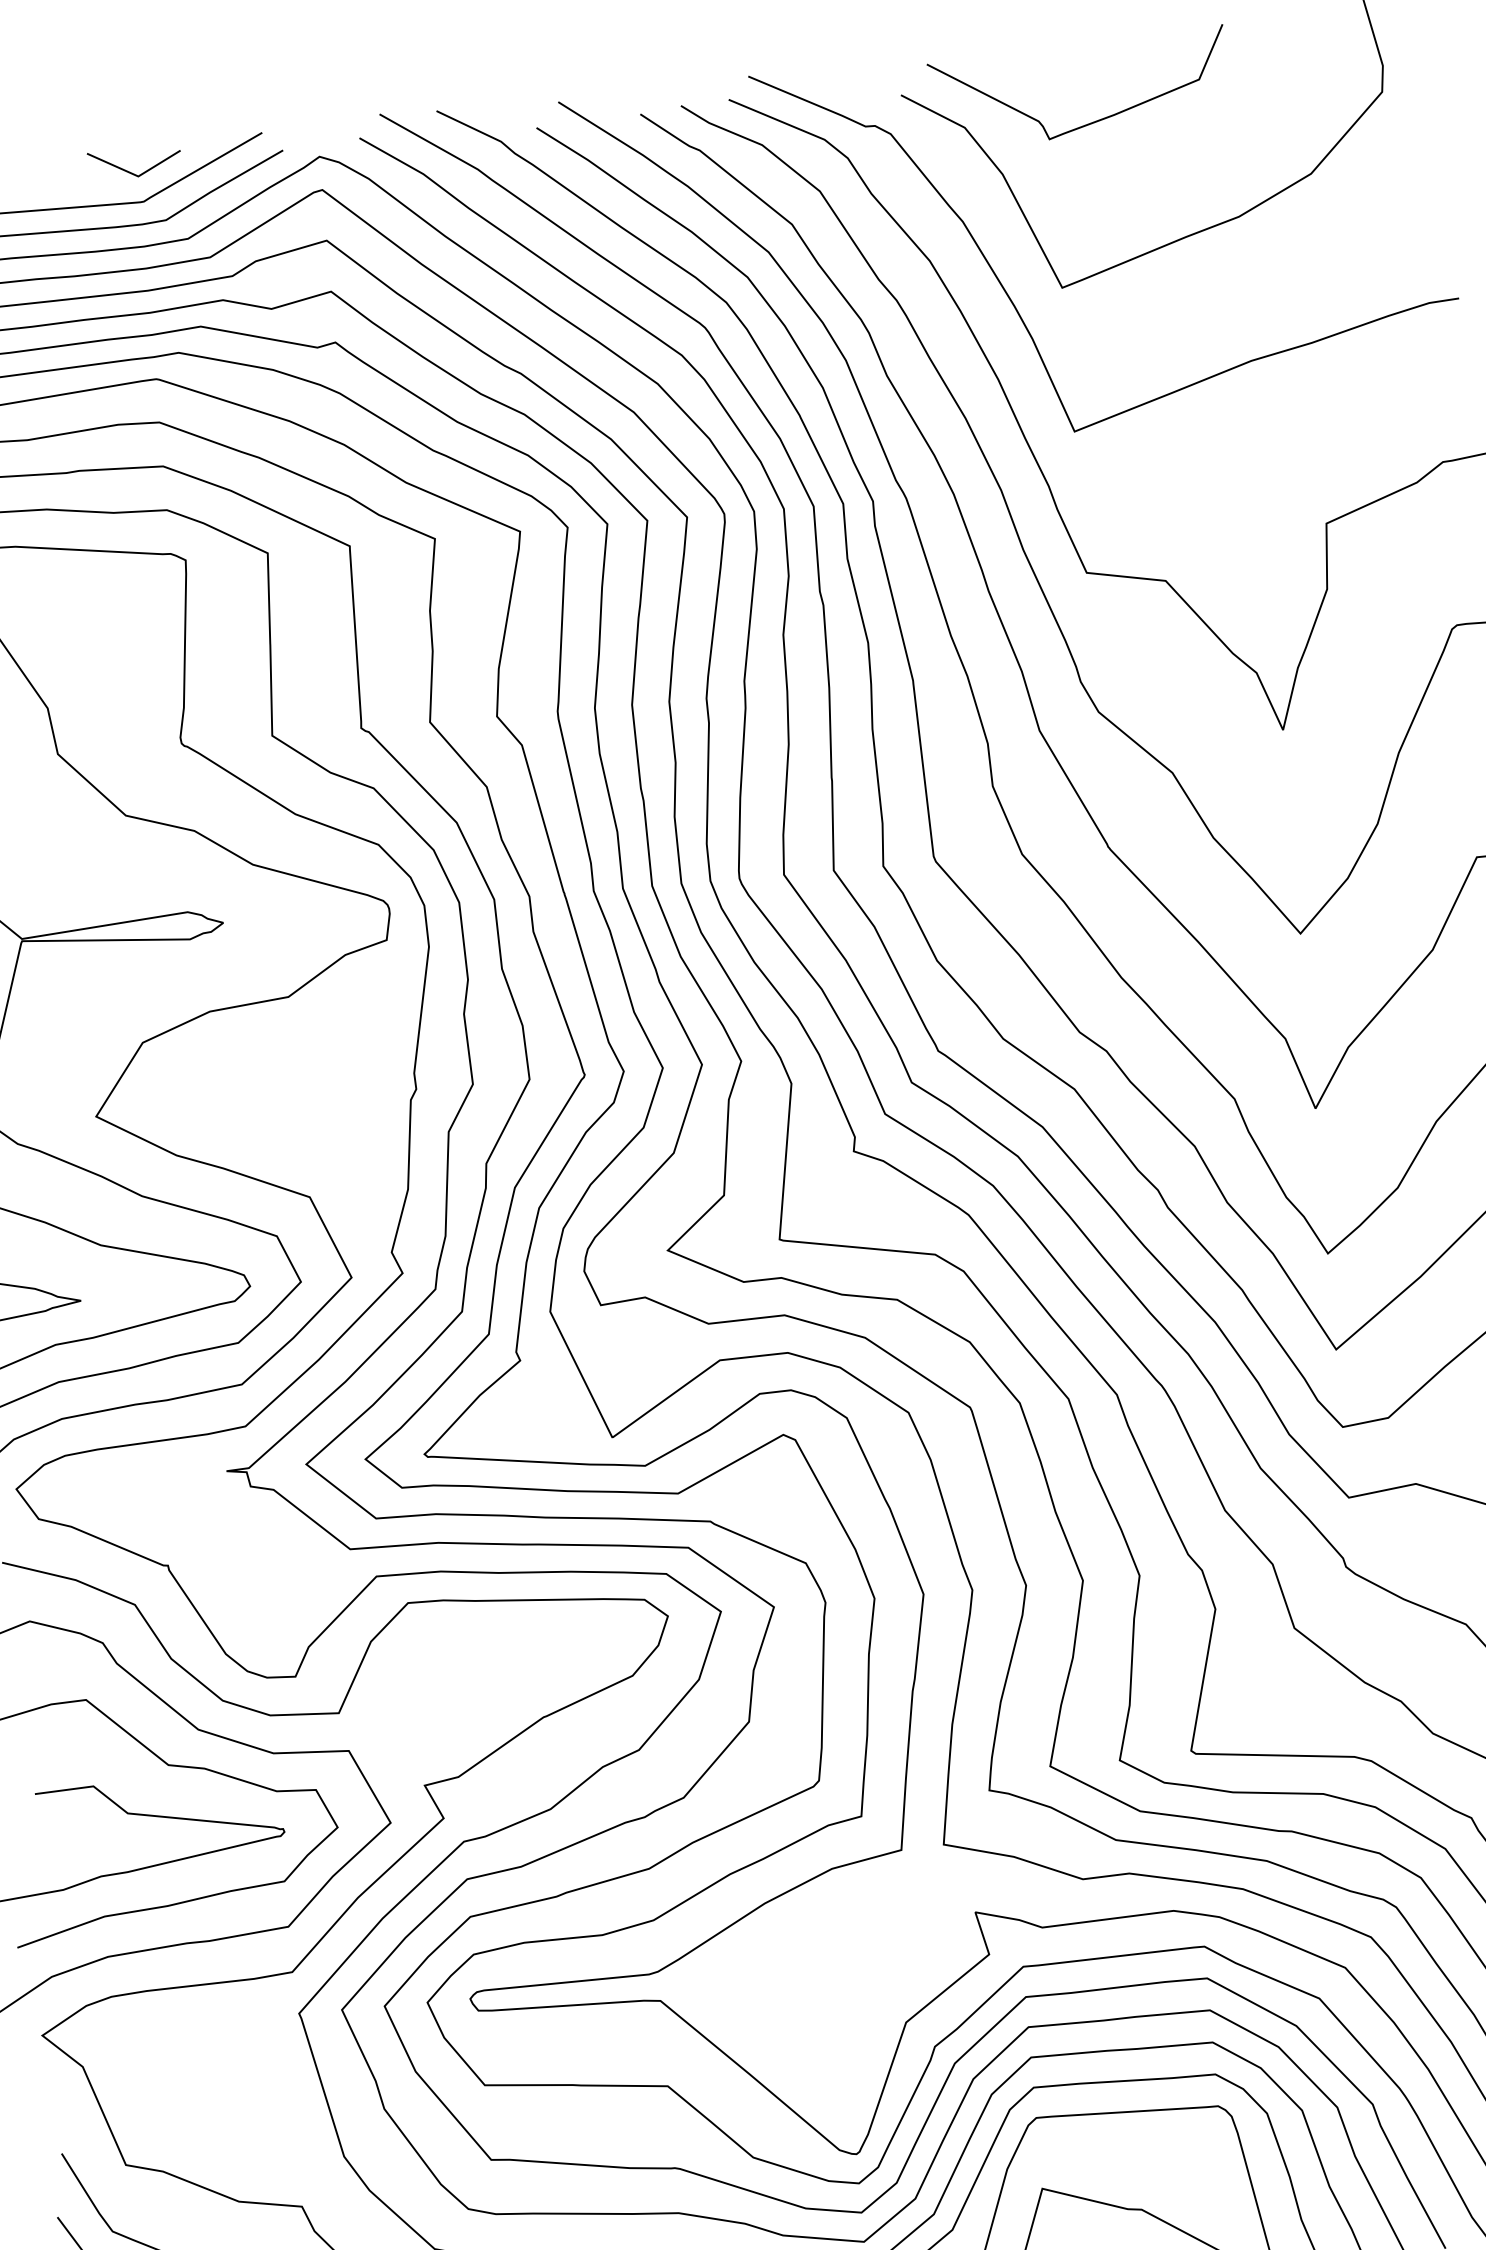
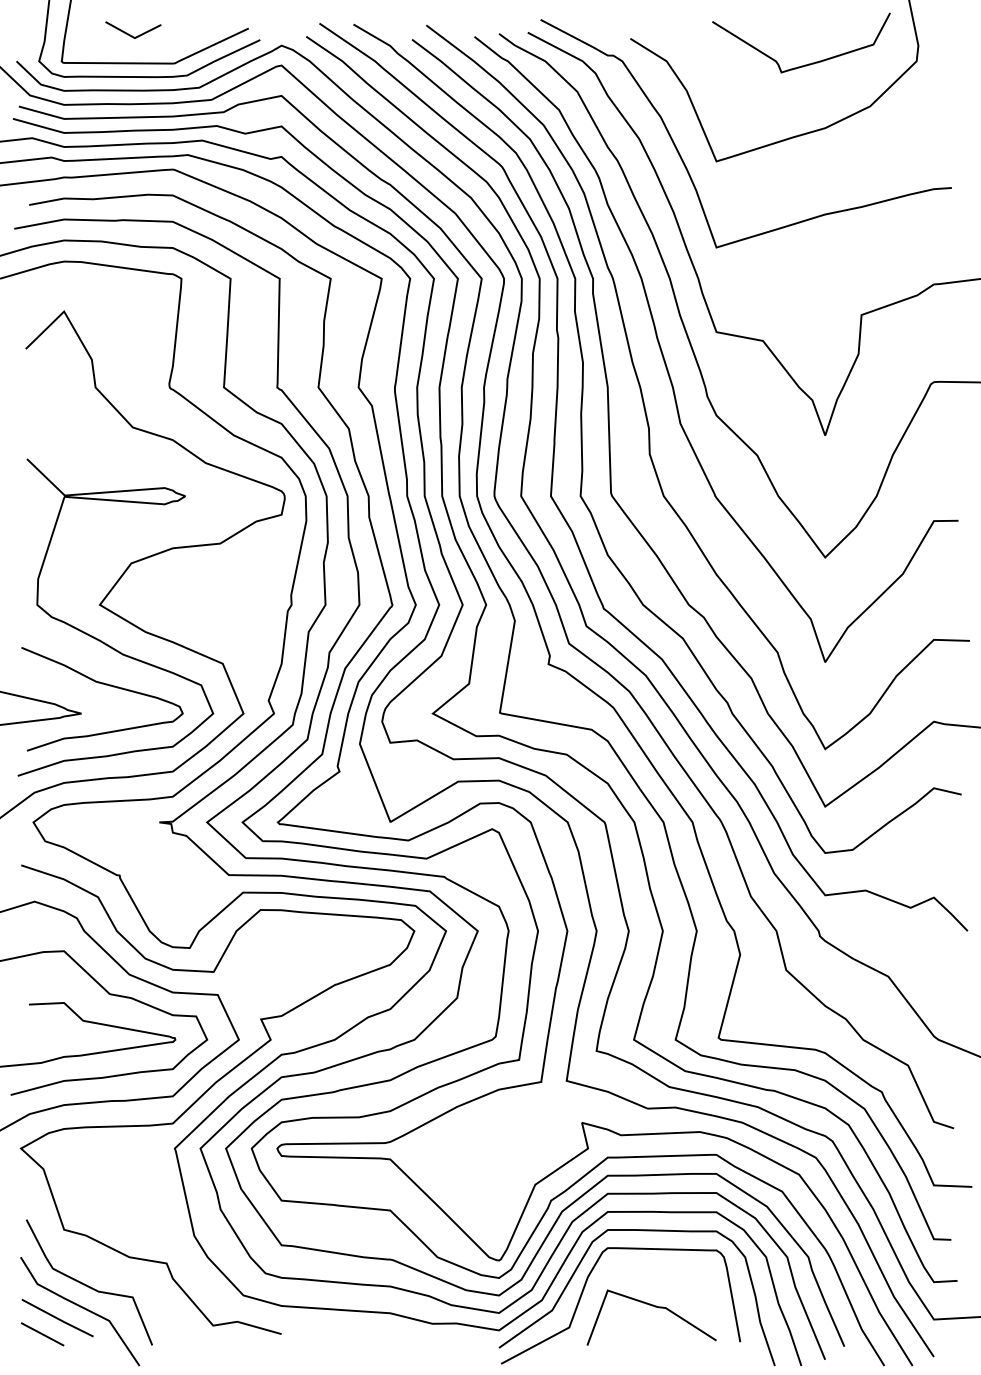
curve: (1093, 120) -> (808, 63), moved
line: (130, 171) -> (130, 34), moved

